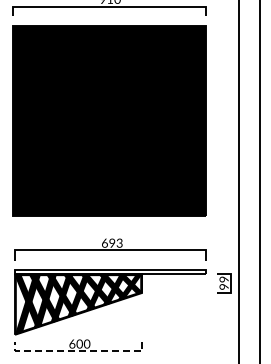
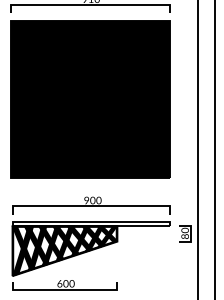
text: (112, 242) -> (93, 199), 693 -> 900
text: (224, 282) -> (185, 232), 99 -> 80
line: (78, 351) -> (64, 289), dashed -> solid

